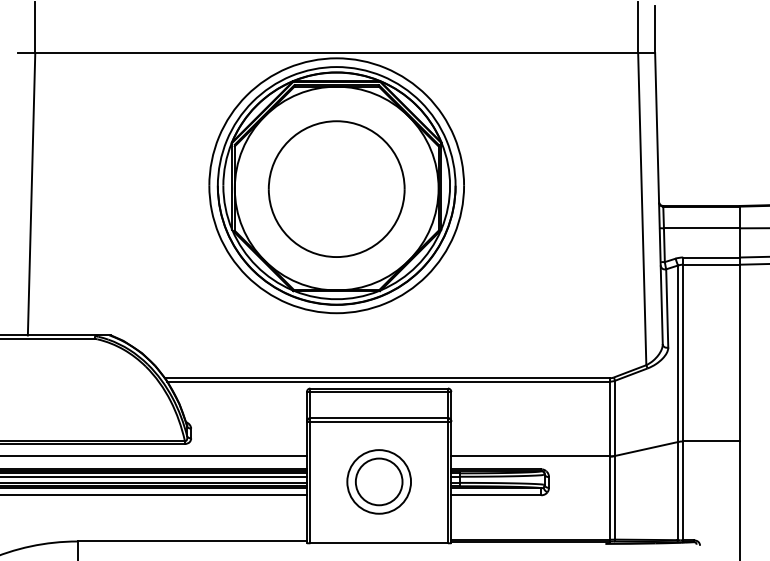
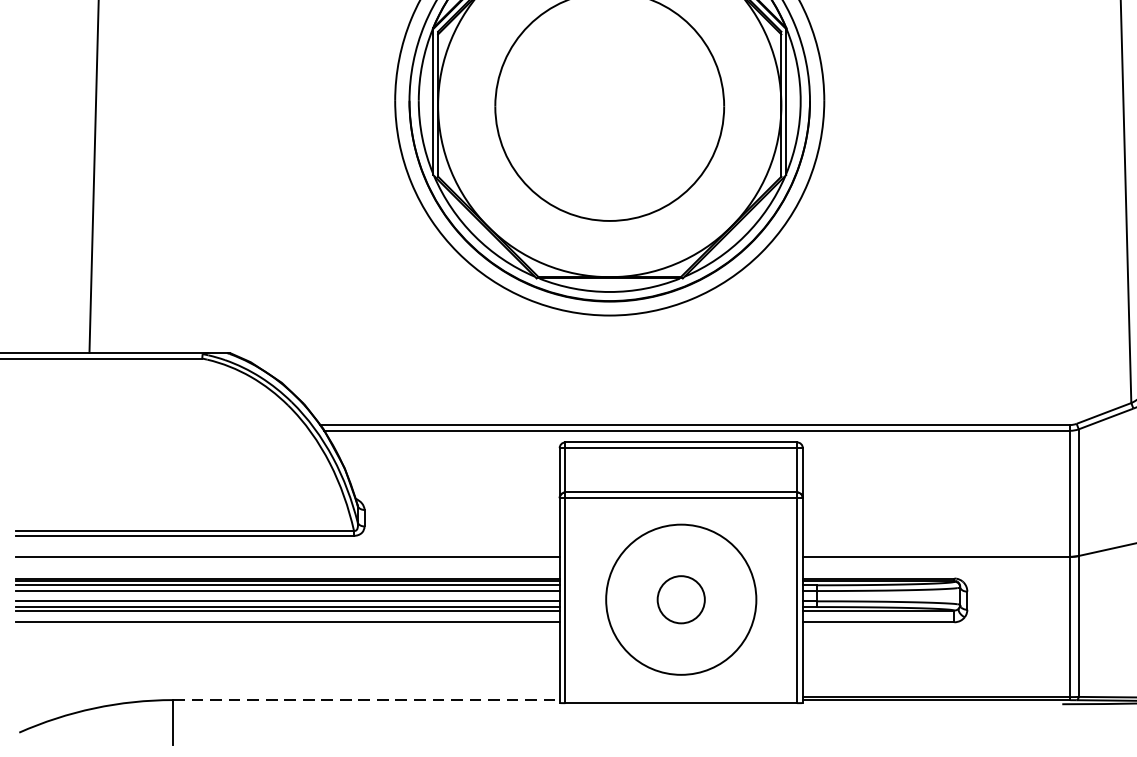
circle: (378, 481) -> (680, 599), size x0.6
circle: (379, 481) -> (681, 599), size x1.4
line: (192, 541) -> (366, 700), solid -> dashed

